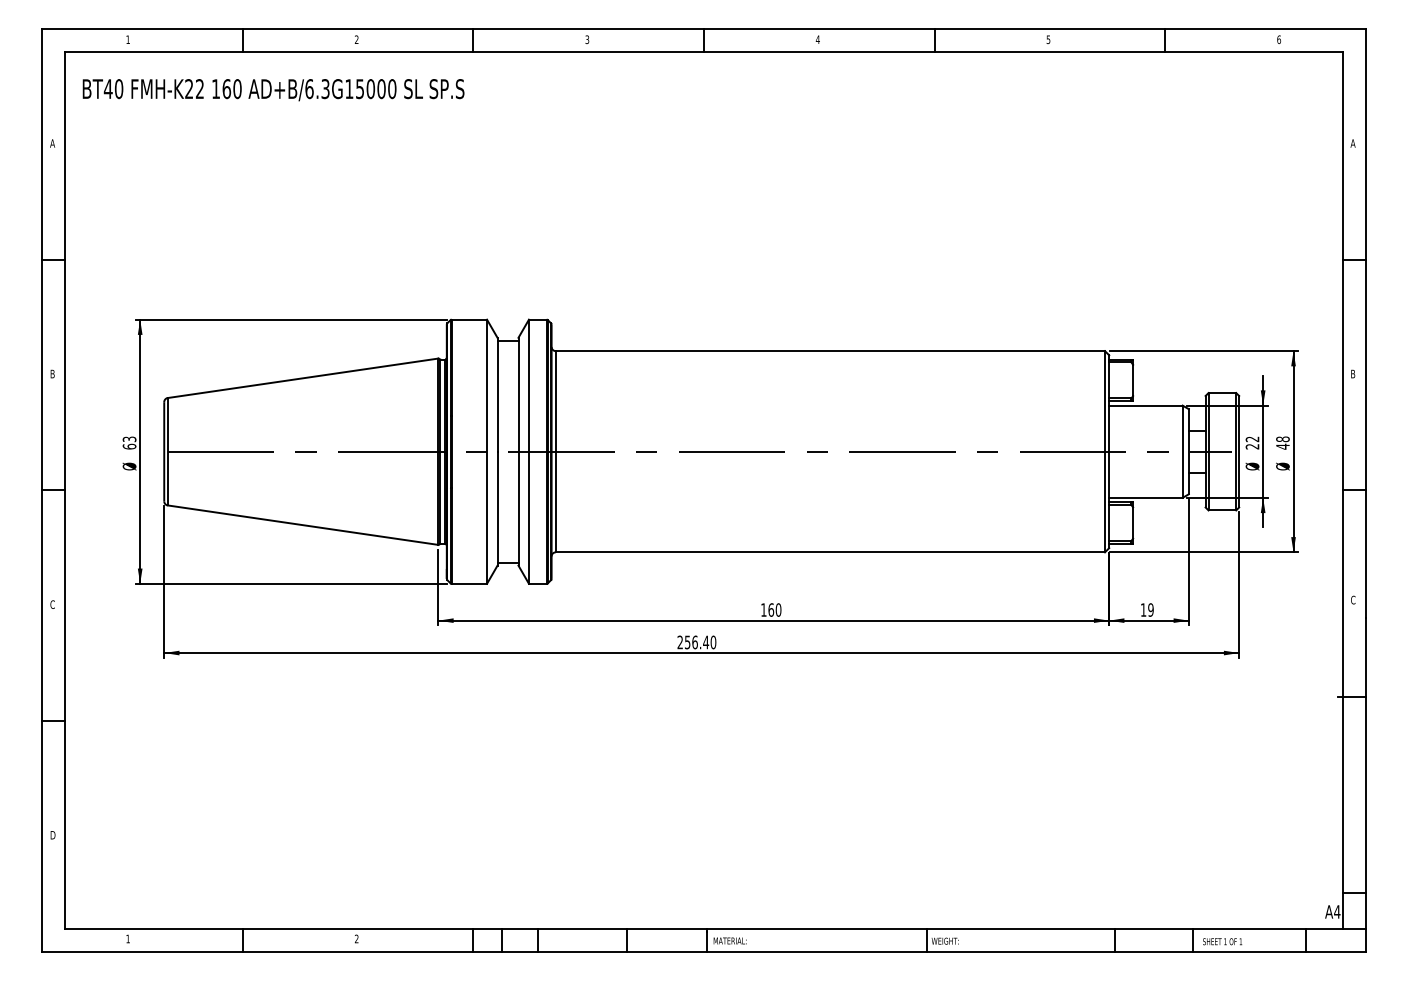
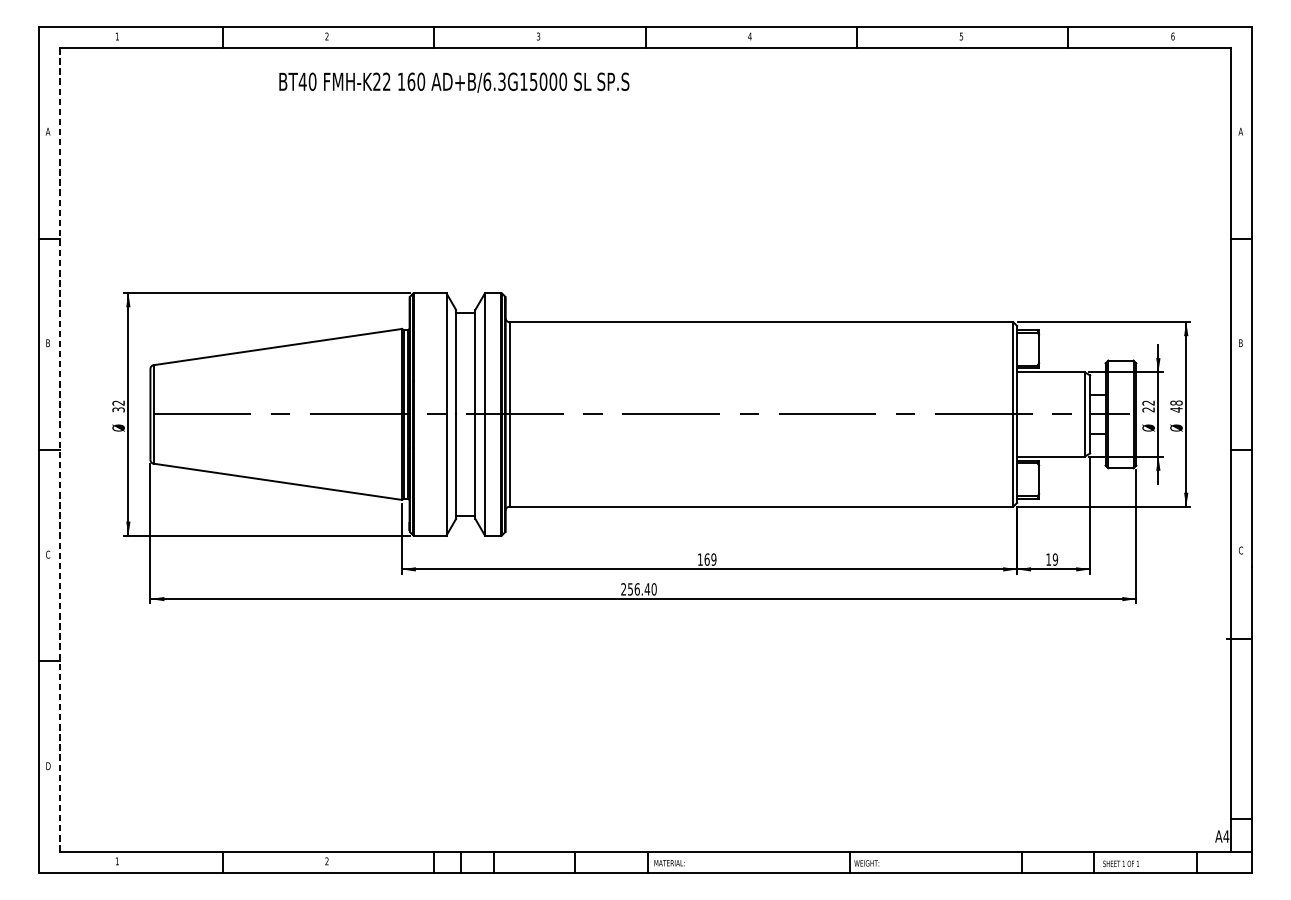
text: (273, 90) -> (454, 83), moved
text: (129, 442) -> (118, 405), 63 -> 32
line: (65, 490) -> (59, 450), solid -> dashed
text: (778, 609) -> (713, 559), 160 -> 169

